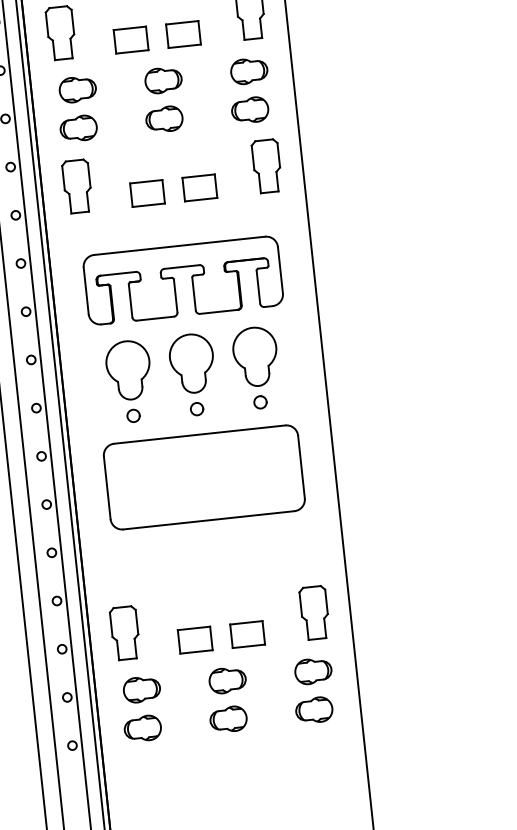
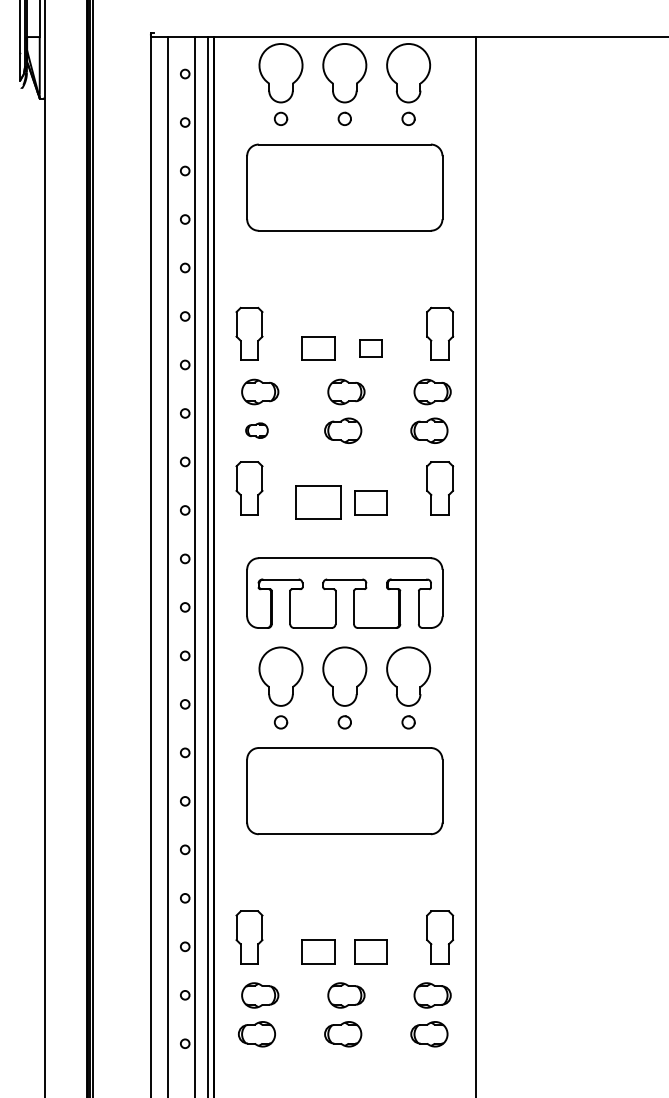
part: (182, 34) -> (370, 348), size x0.7
part: (78, 128) -> (256, 430), size x0.6
part: (147, 193) -> (318, 502), size x1.4

